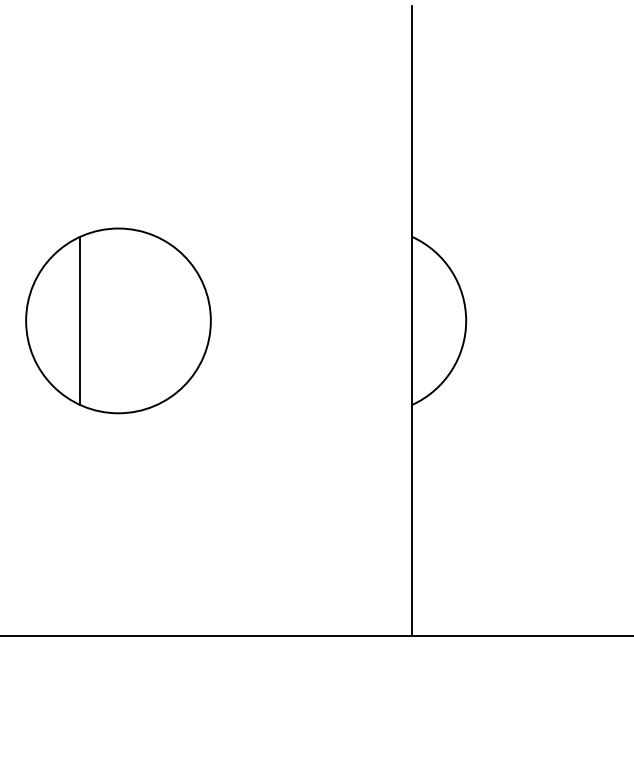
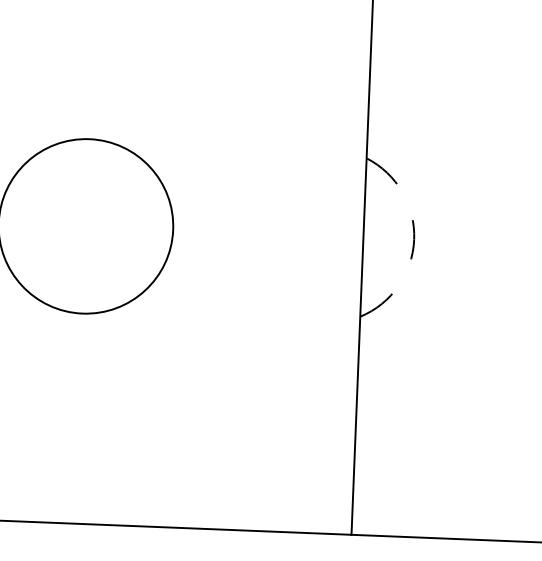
line: (79, 320) -> (49, 224), removed
arc: (466, 320) -> (414, 239), solid -> dashed

